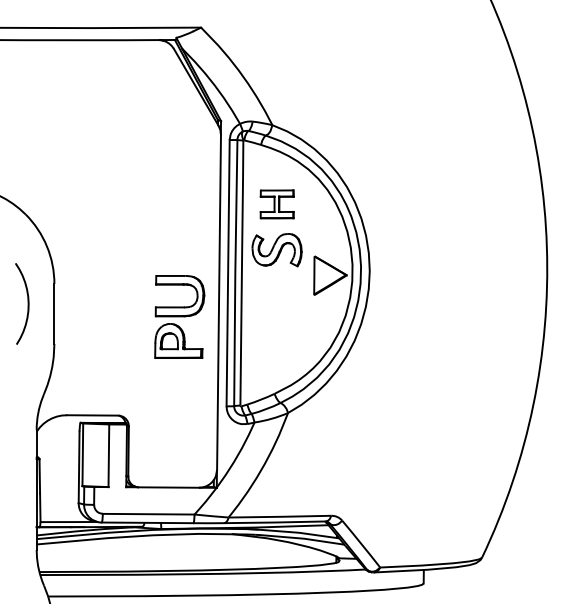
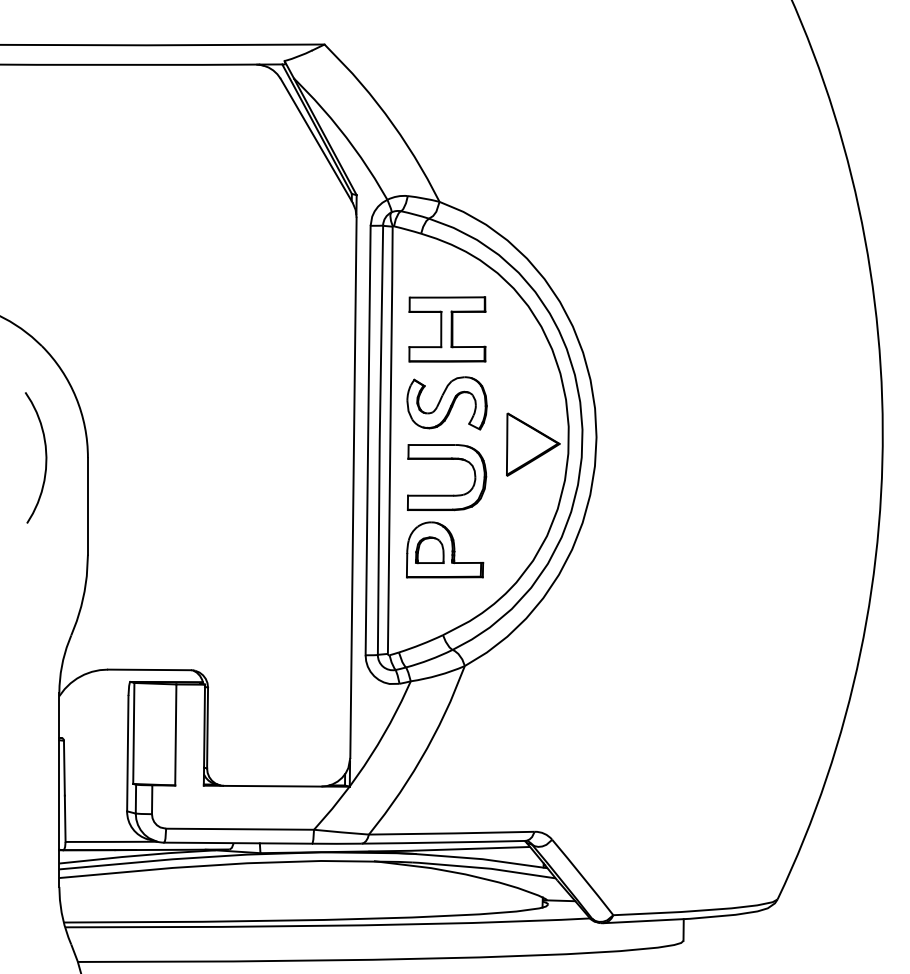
part: (276, 204) -> (446, 329), size x1.43
curve: (27, 303) -> (44, 457), moved
part: (179, 316) -> (446, 510), moved

